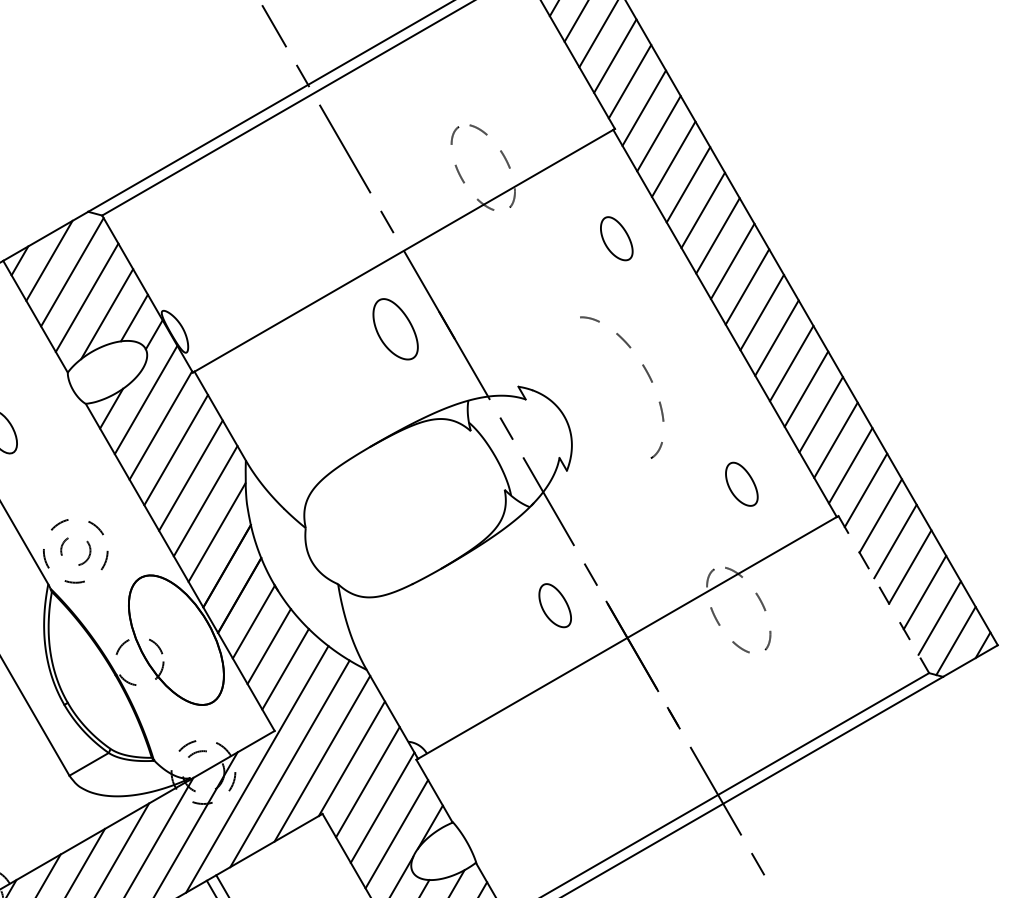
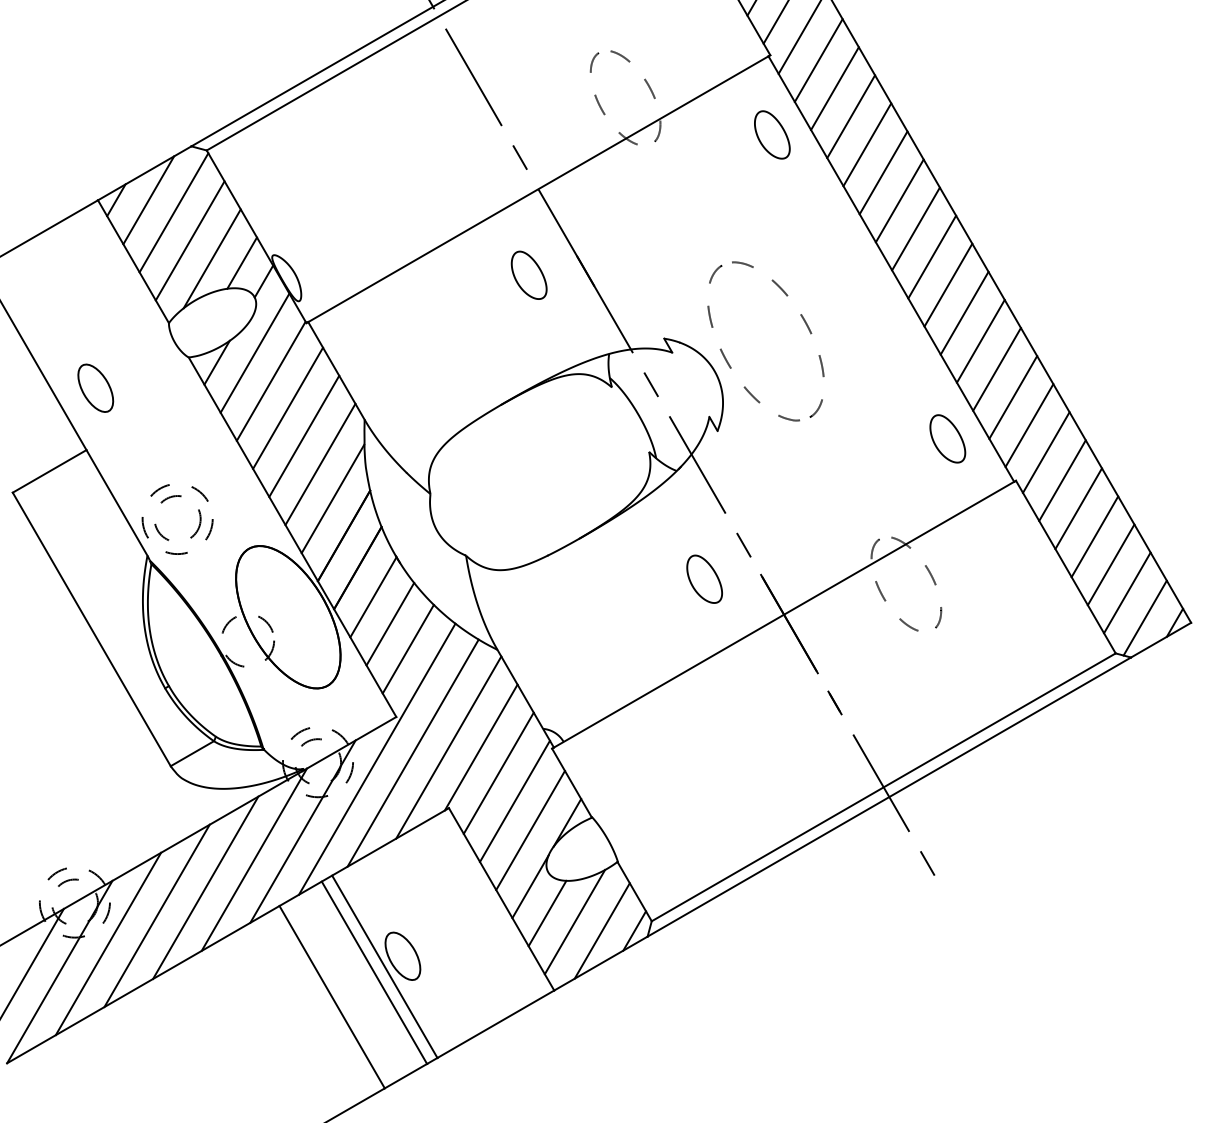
part: (616, 238) -> (772, 134), moved
part: (394, 328) -> (528, 274), size x0.71
curve: (574, 402) -> (725, 356), added
part: (741, 483) -> (947, 438), moved
circle: (75, 550) -> (177, 518), size x1.43
line: (883, 594) -> (1065, 567), dashed -> solid

